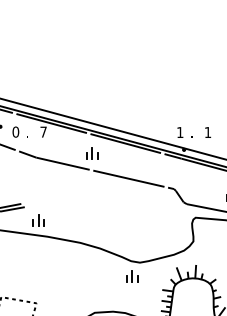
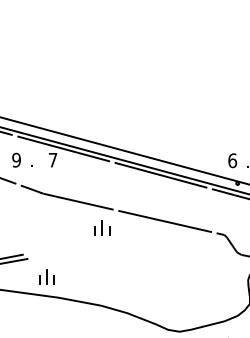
text: (15, 131) -> (16, 159), 0 -> 9
text: (180, 132) -> (232, 160), 1 -> 6
part: (92, 153) -> (102, 227), moved

